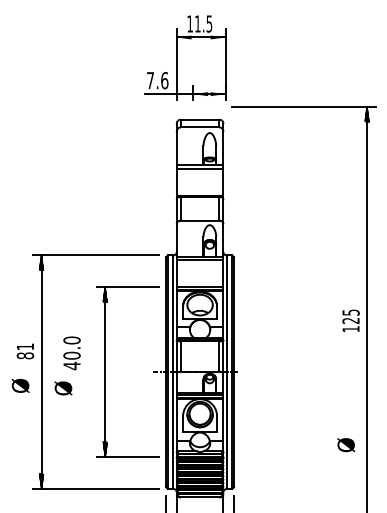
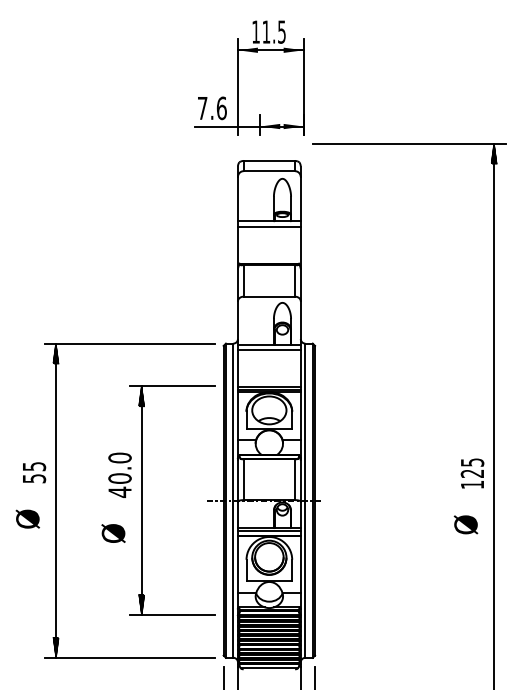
text: (351, 320) -> (472, 473), moved
text: (25, 351) -> (34, 472), 81 -> 55
text: (71, 352) -> (119, 474), moved
text: (63, 388) -> (113, 533), moved
text: (345, 444) -> (465, 524), moved

